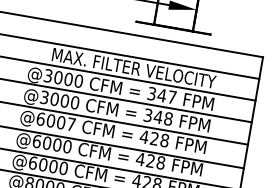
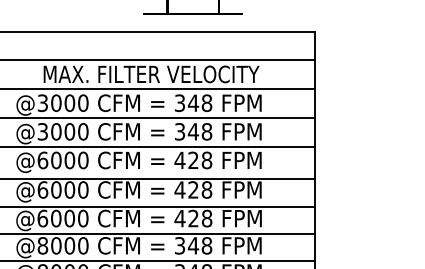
text: (171, 97) -> (206, 103), 347 -> 348
text: (71, 124) -> (83, 160), @6007 -> @6000

